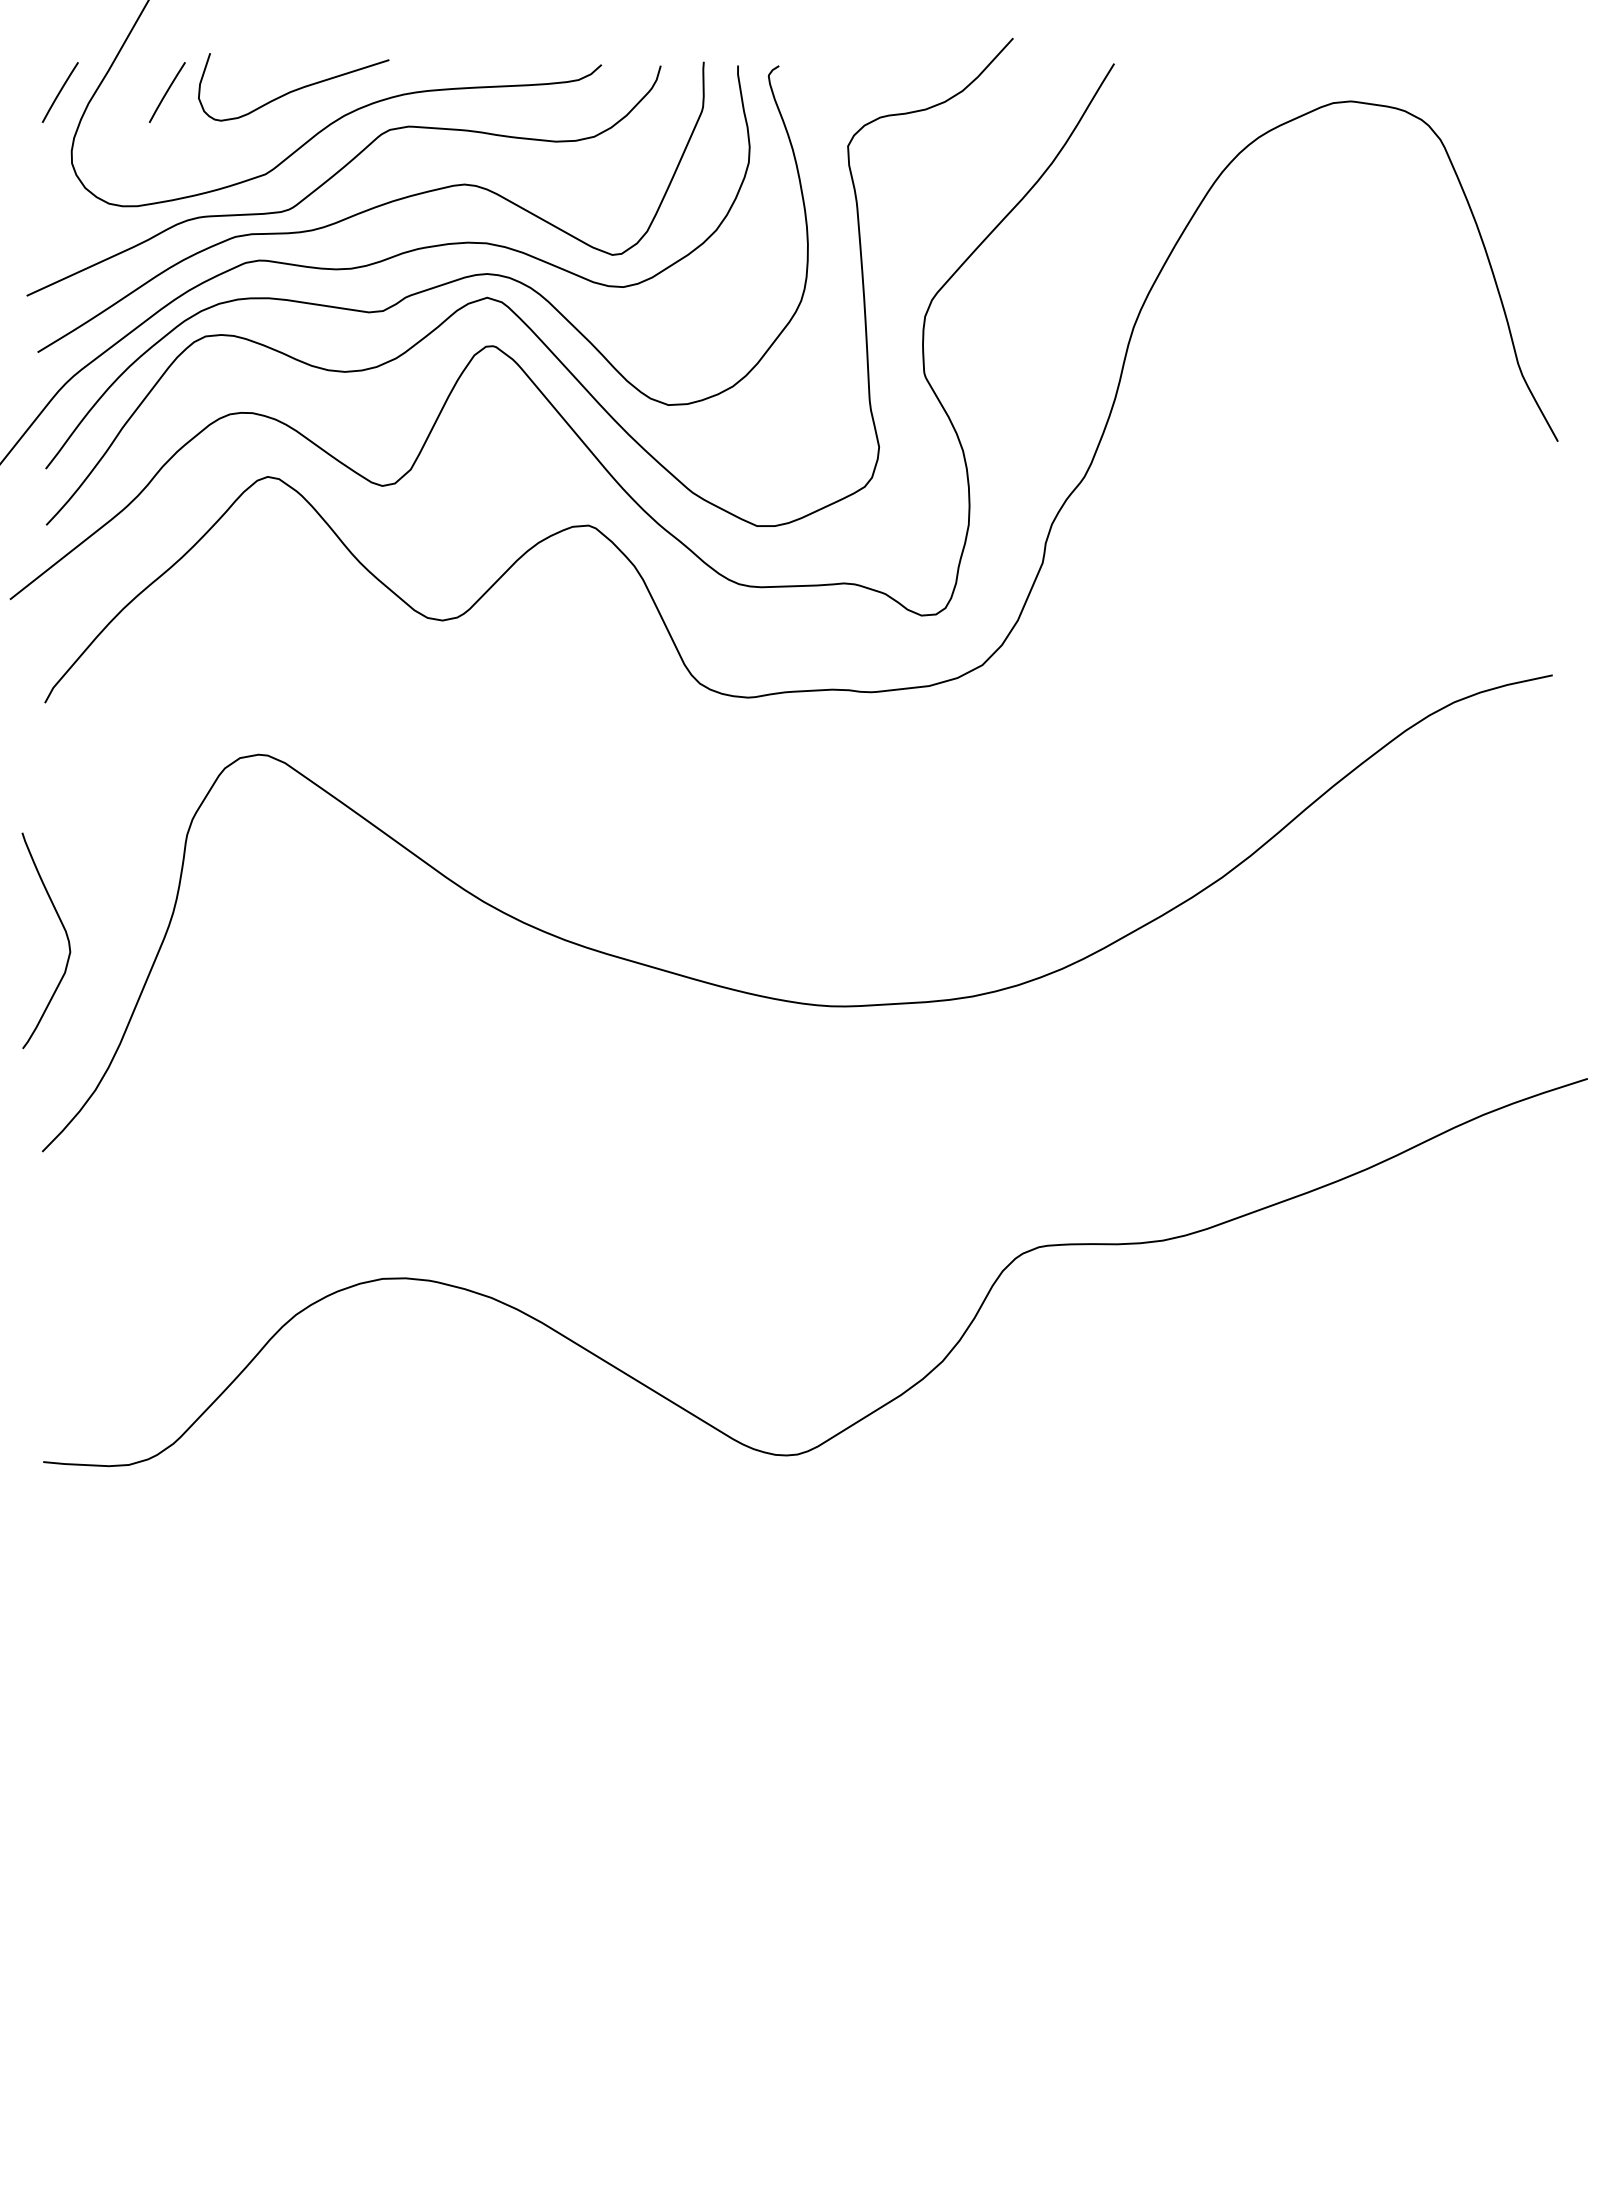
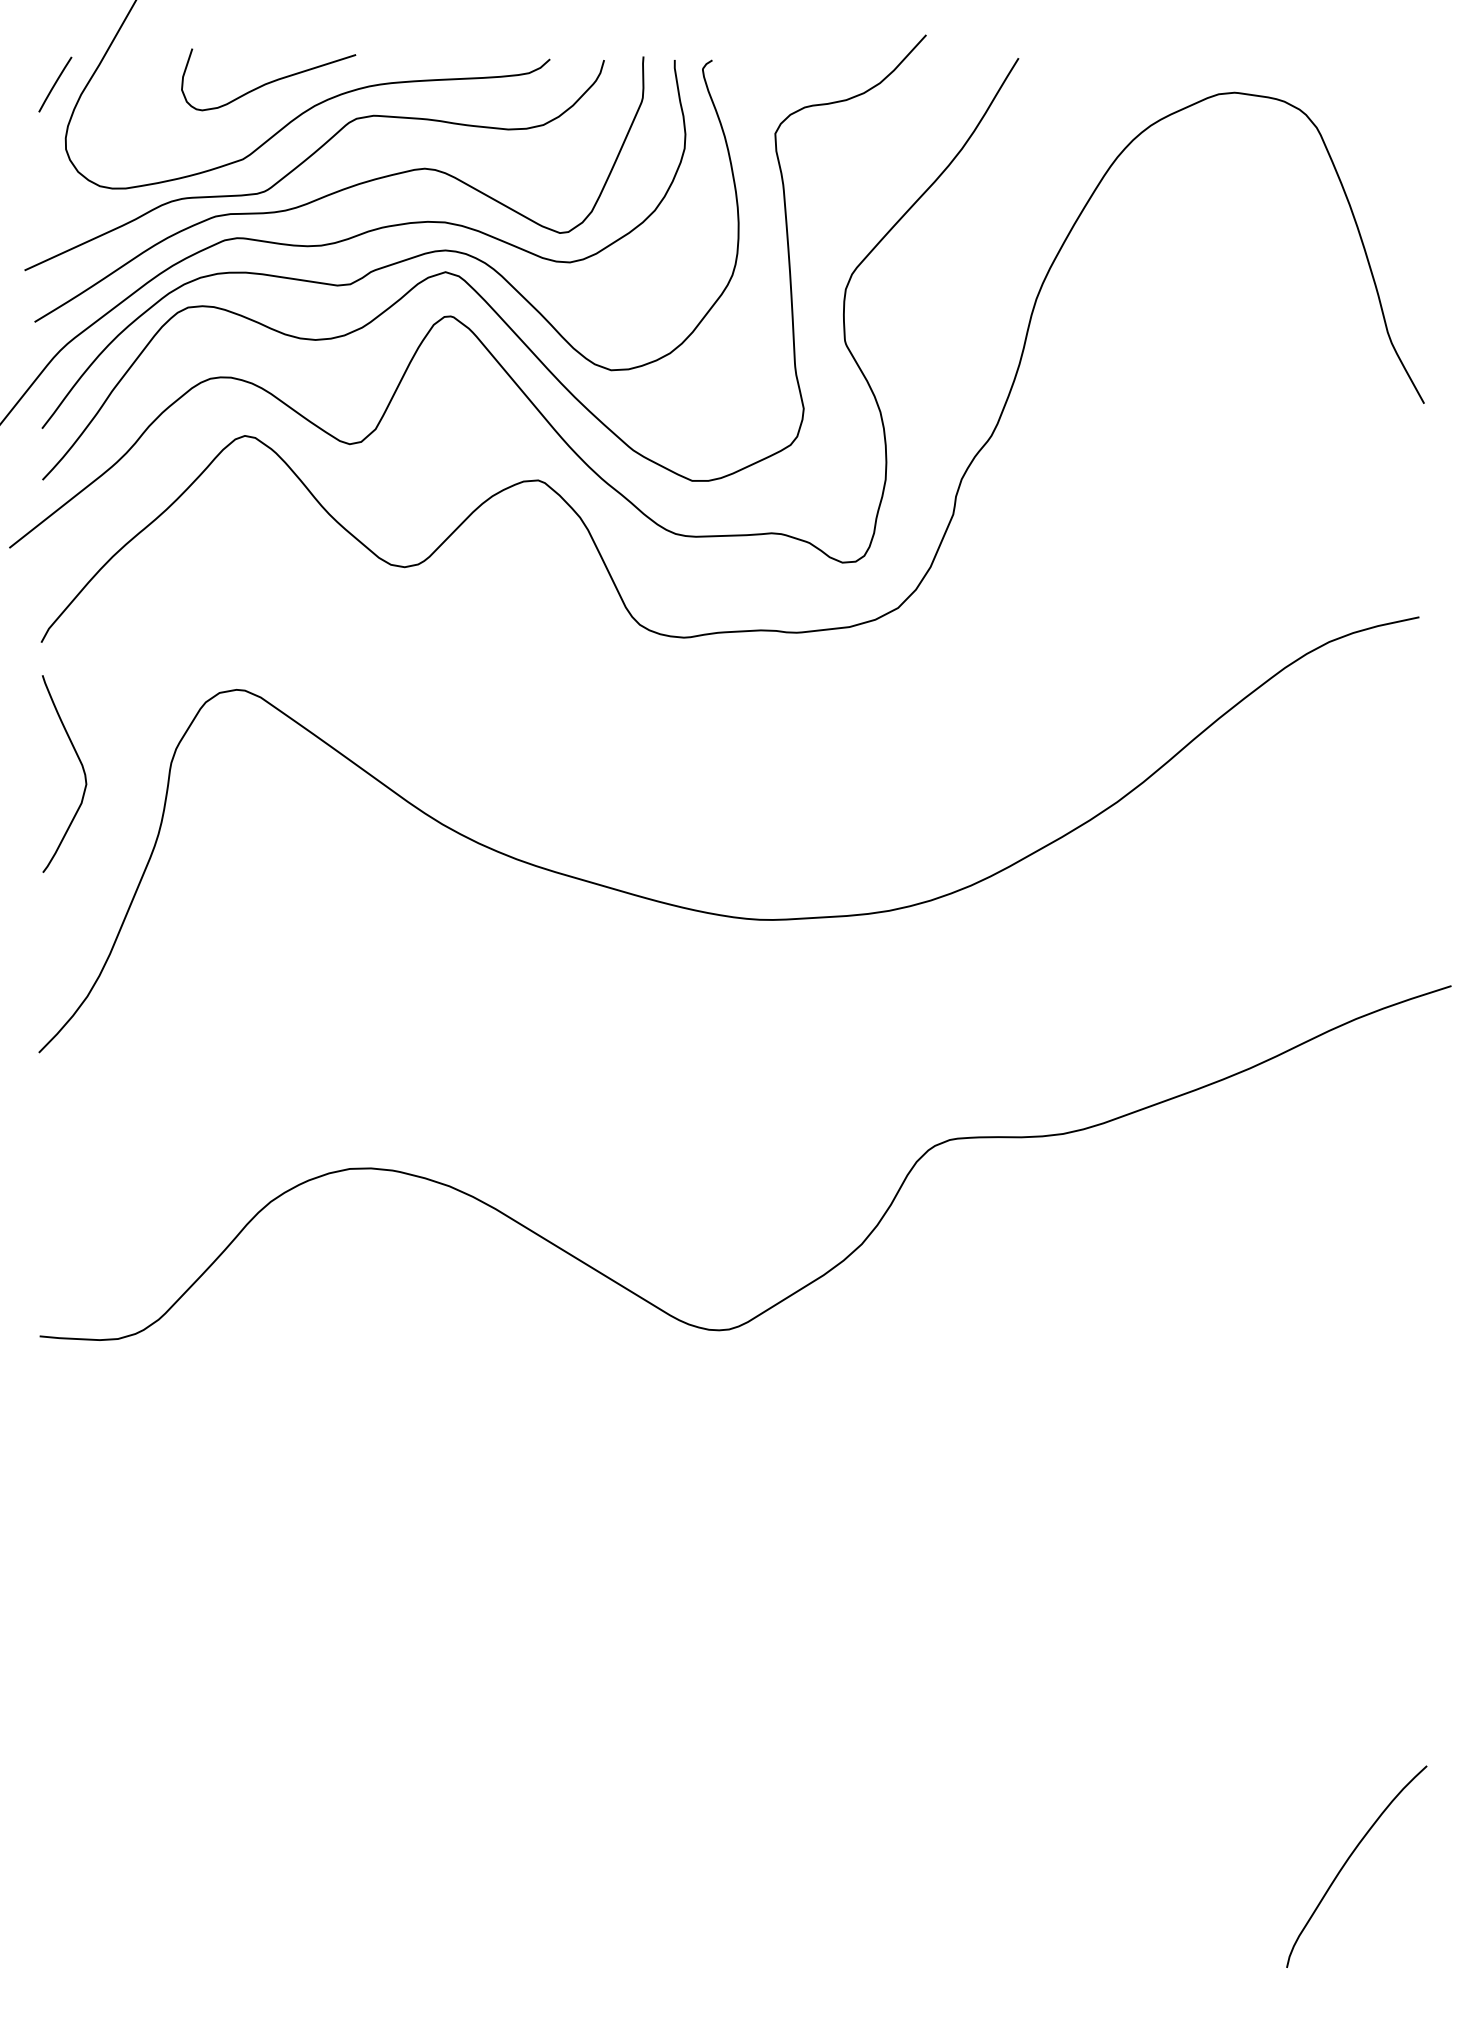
line: (166, 92) -> (152, 84), removed
curve: (65, 934) -> (82, 768), moved
curve: (1474, 2036) -> (1347, 1861), added

